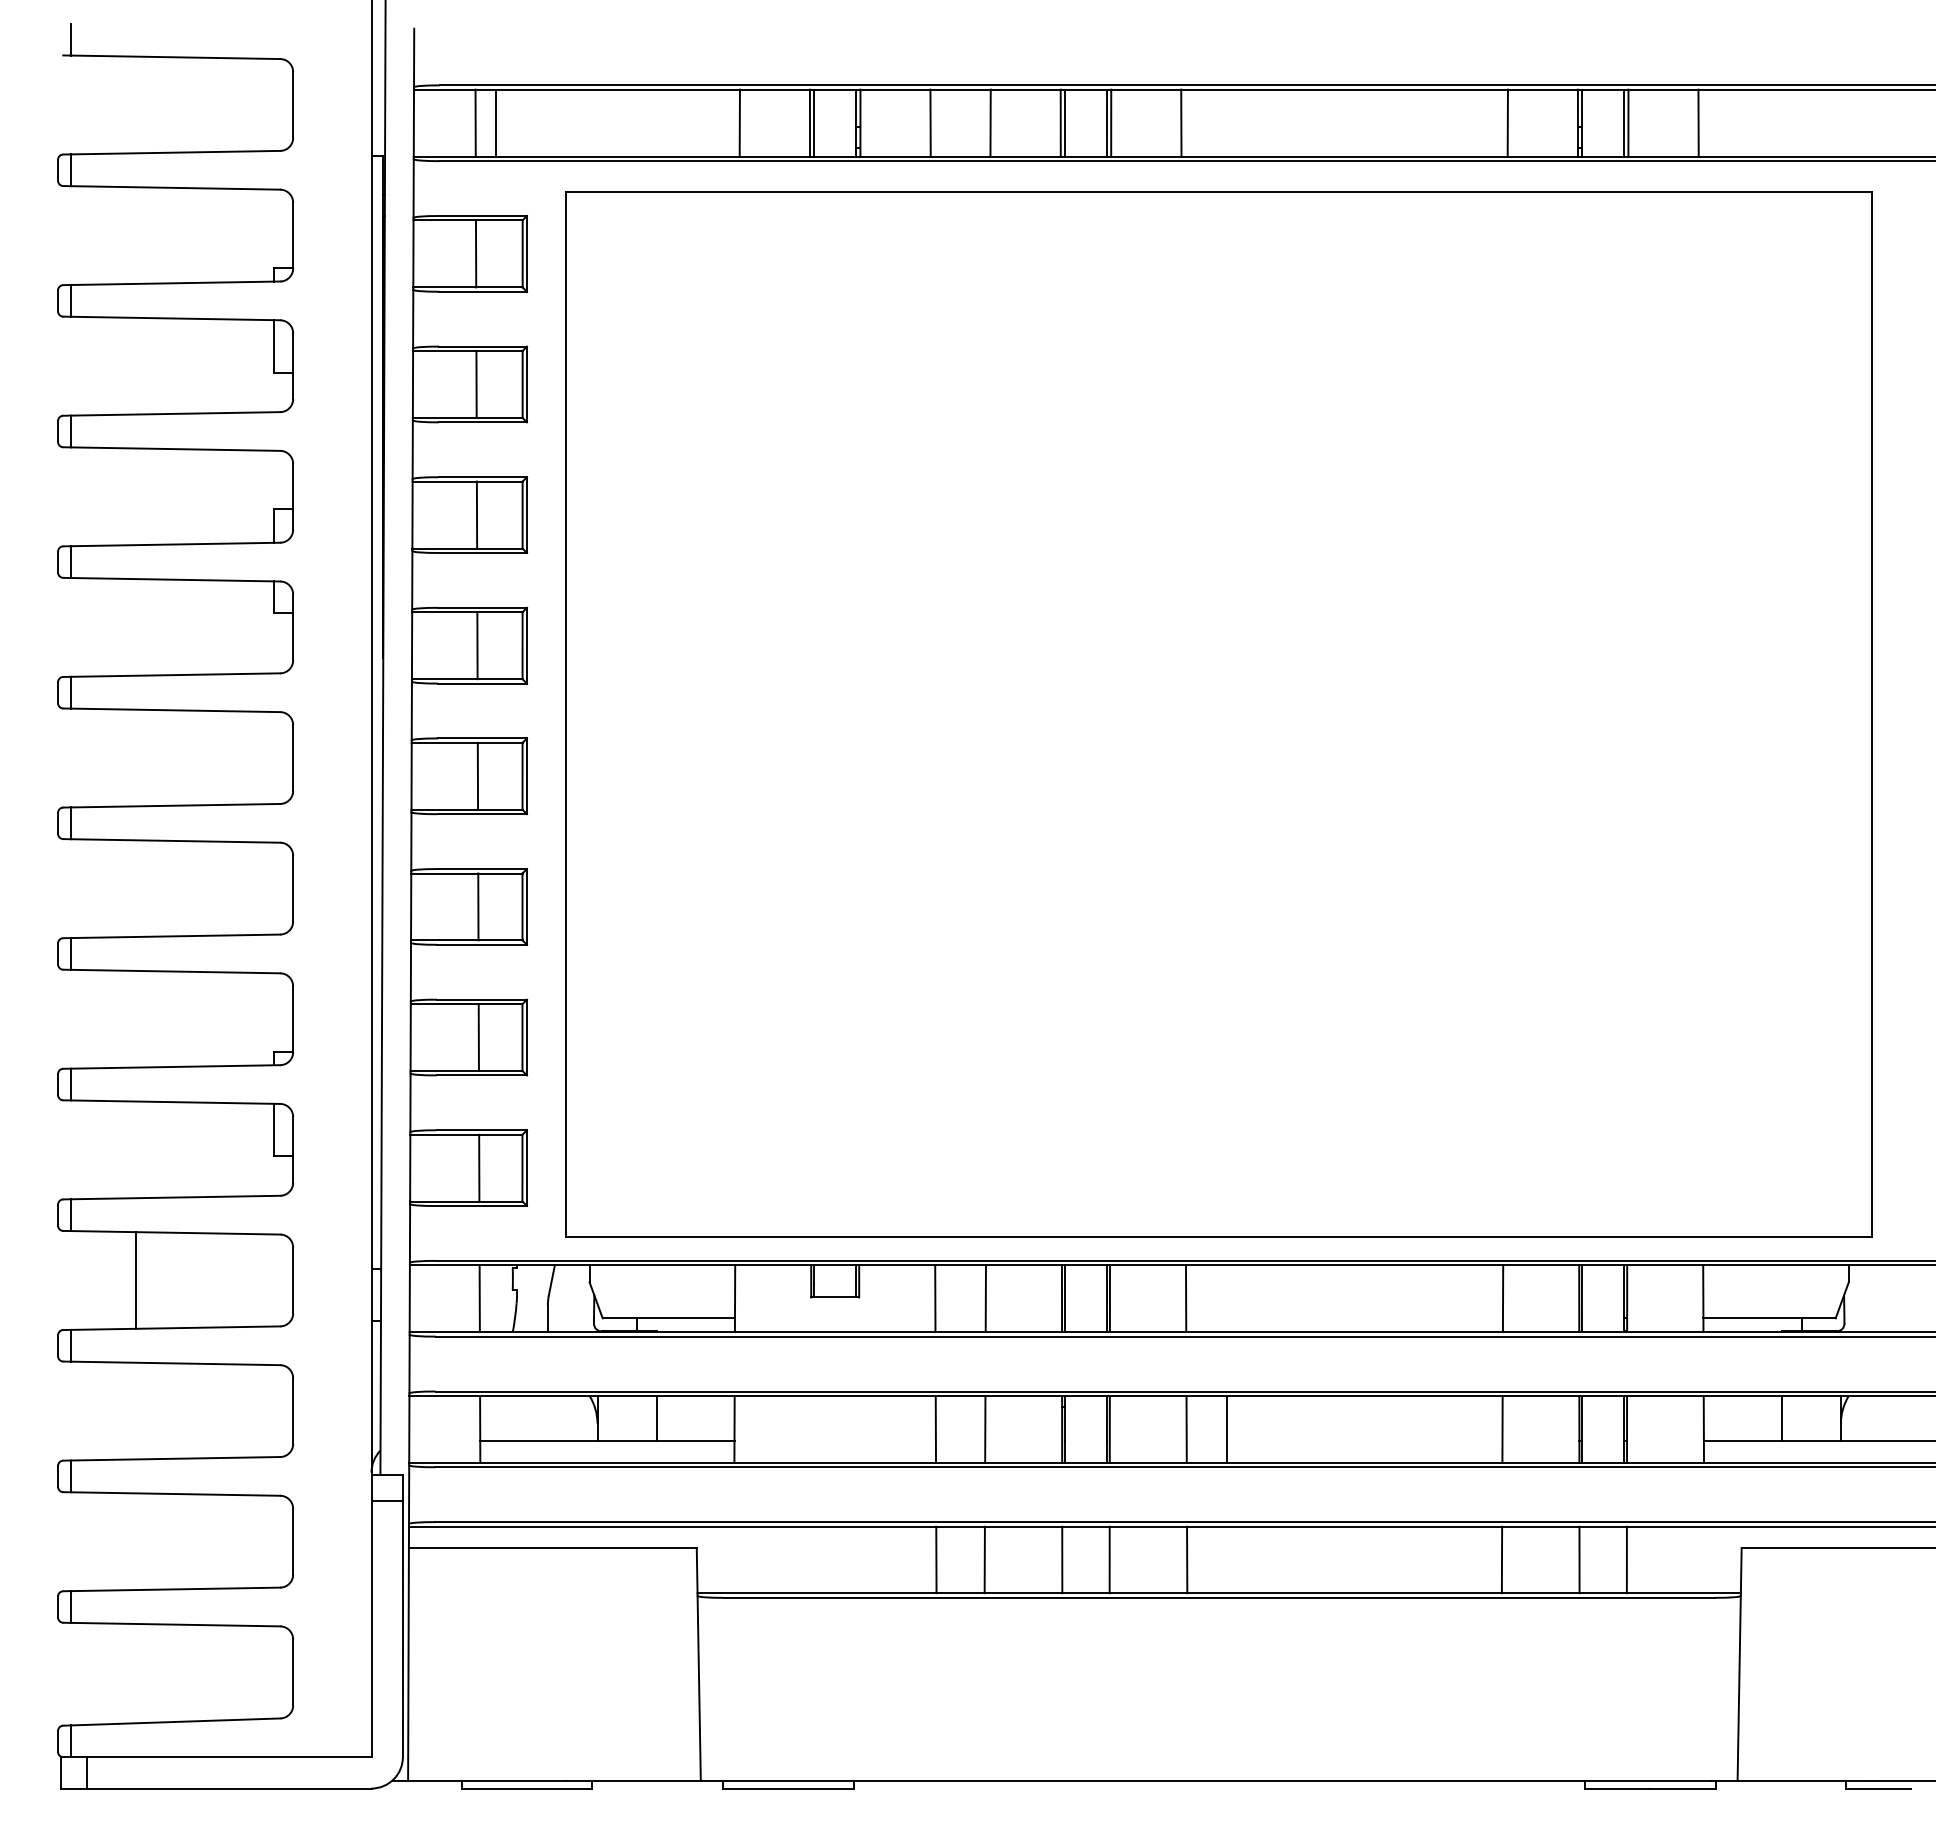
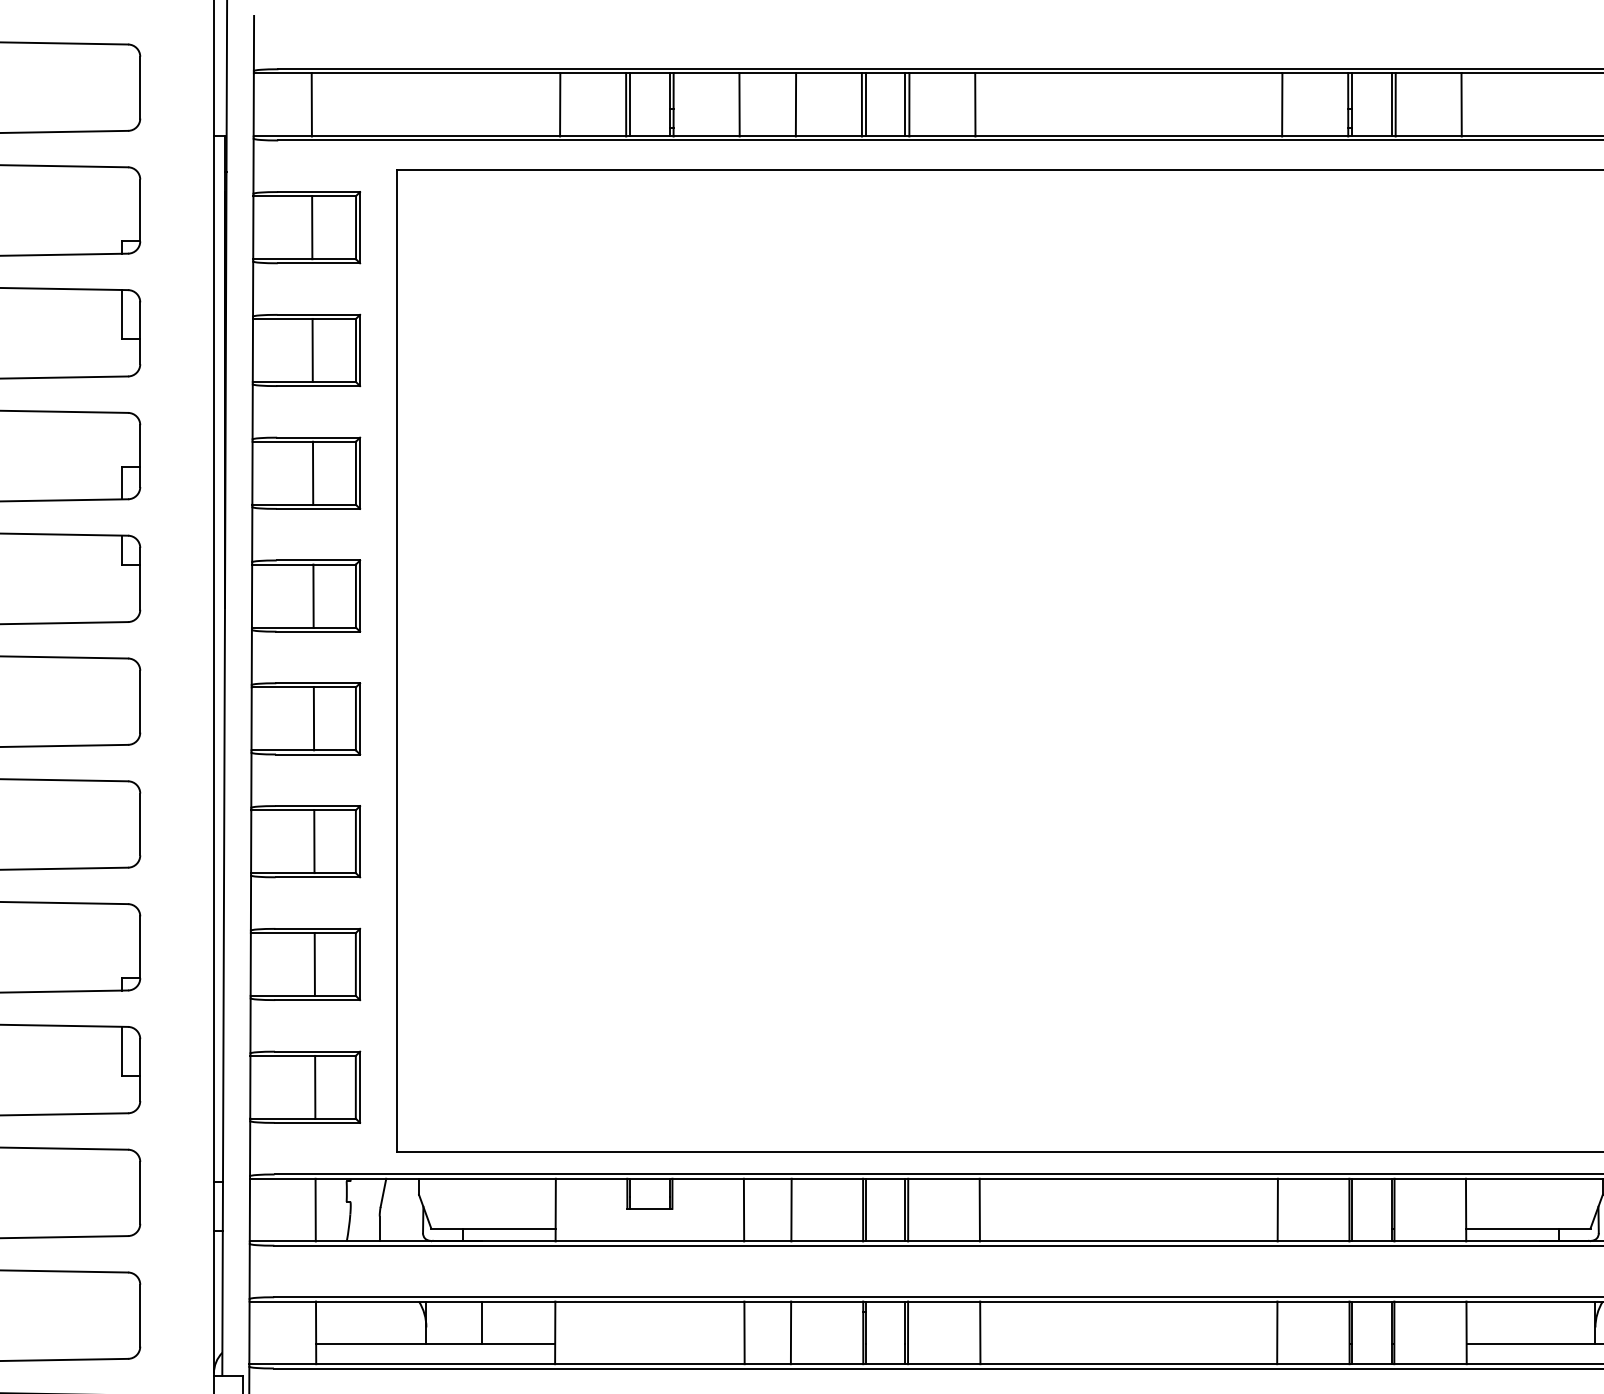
line: (495, 122) -> (330, 104), removed
line: (1781, 1418) -> (1539, 1322), removed
line: (1227, 1429) -> (1018, 1333), removed

